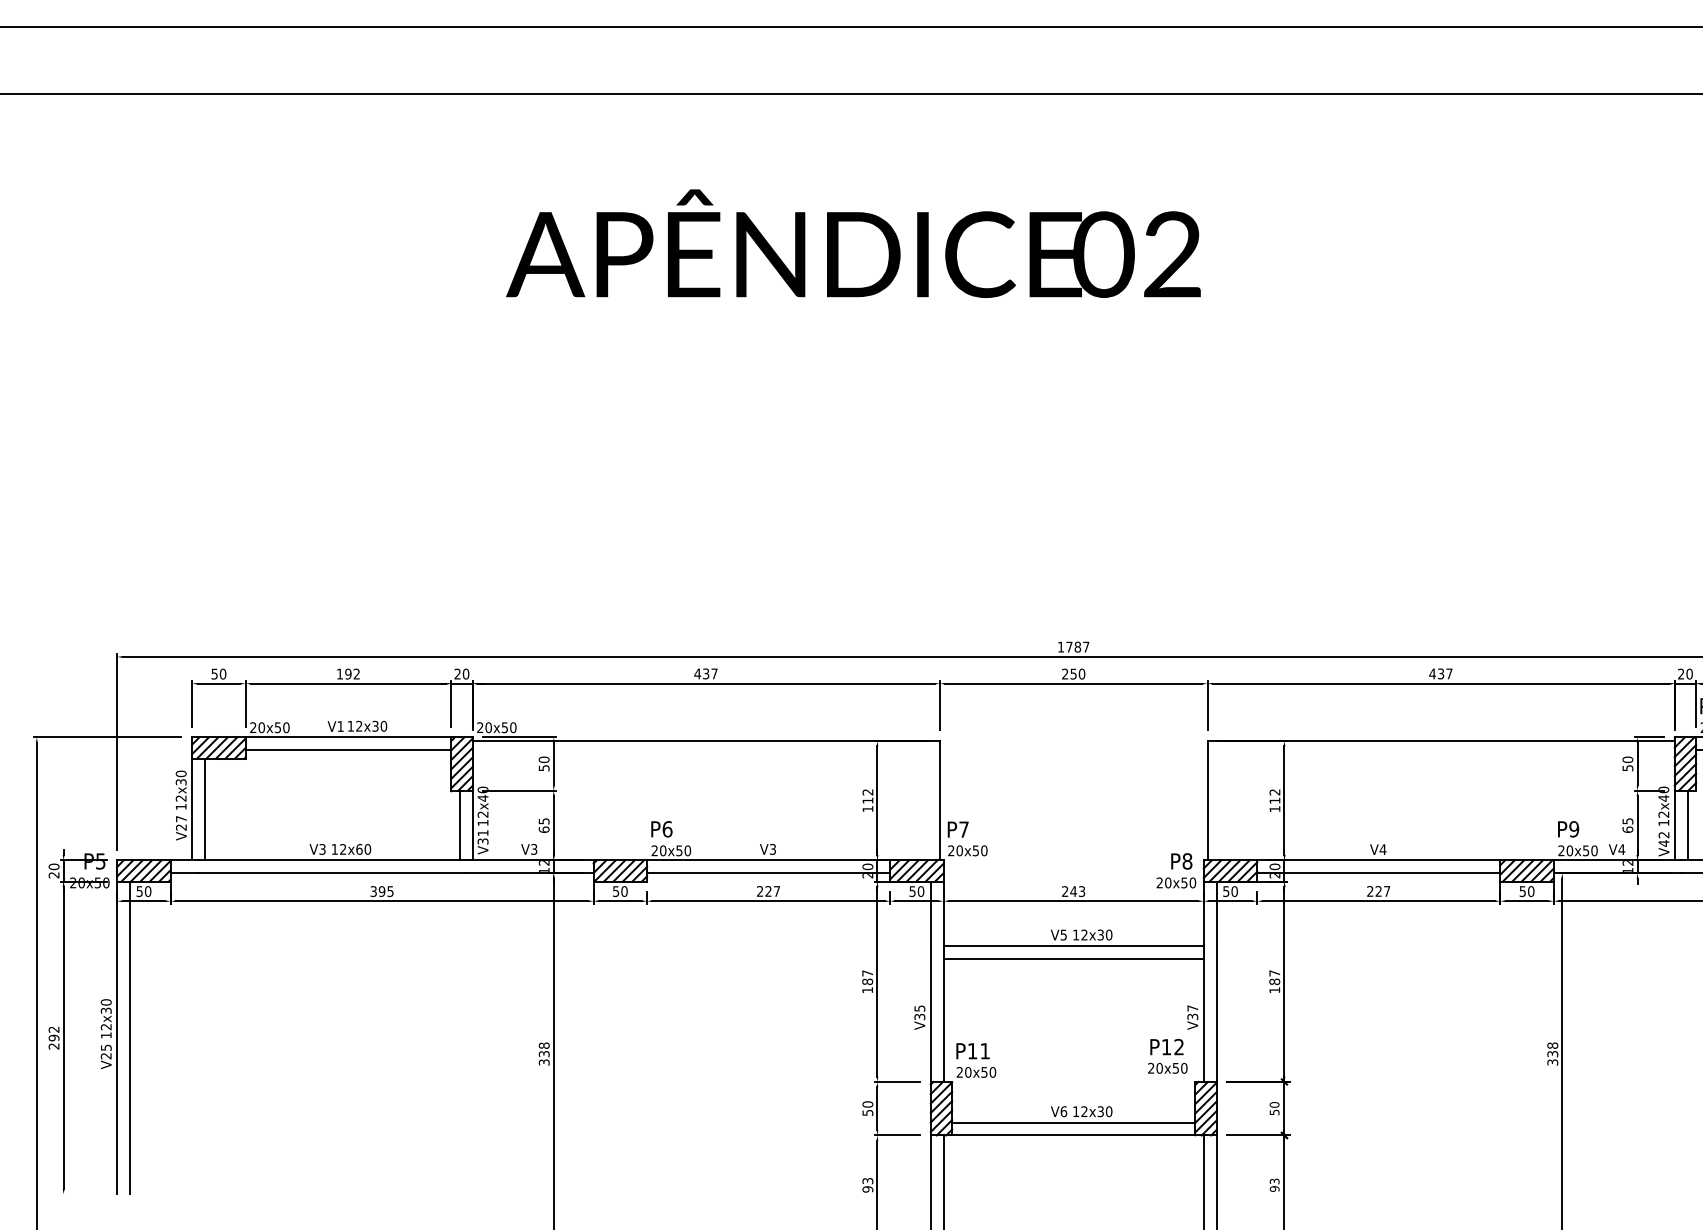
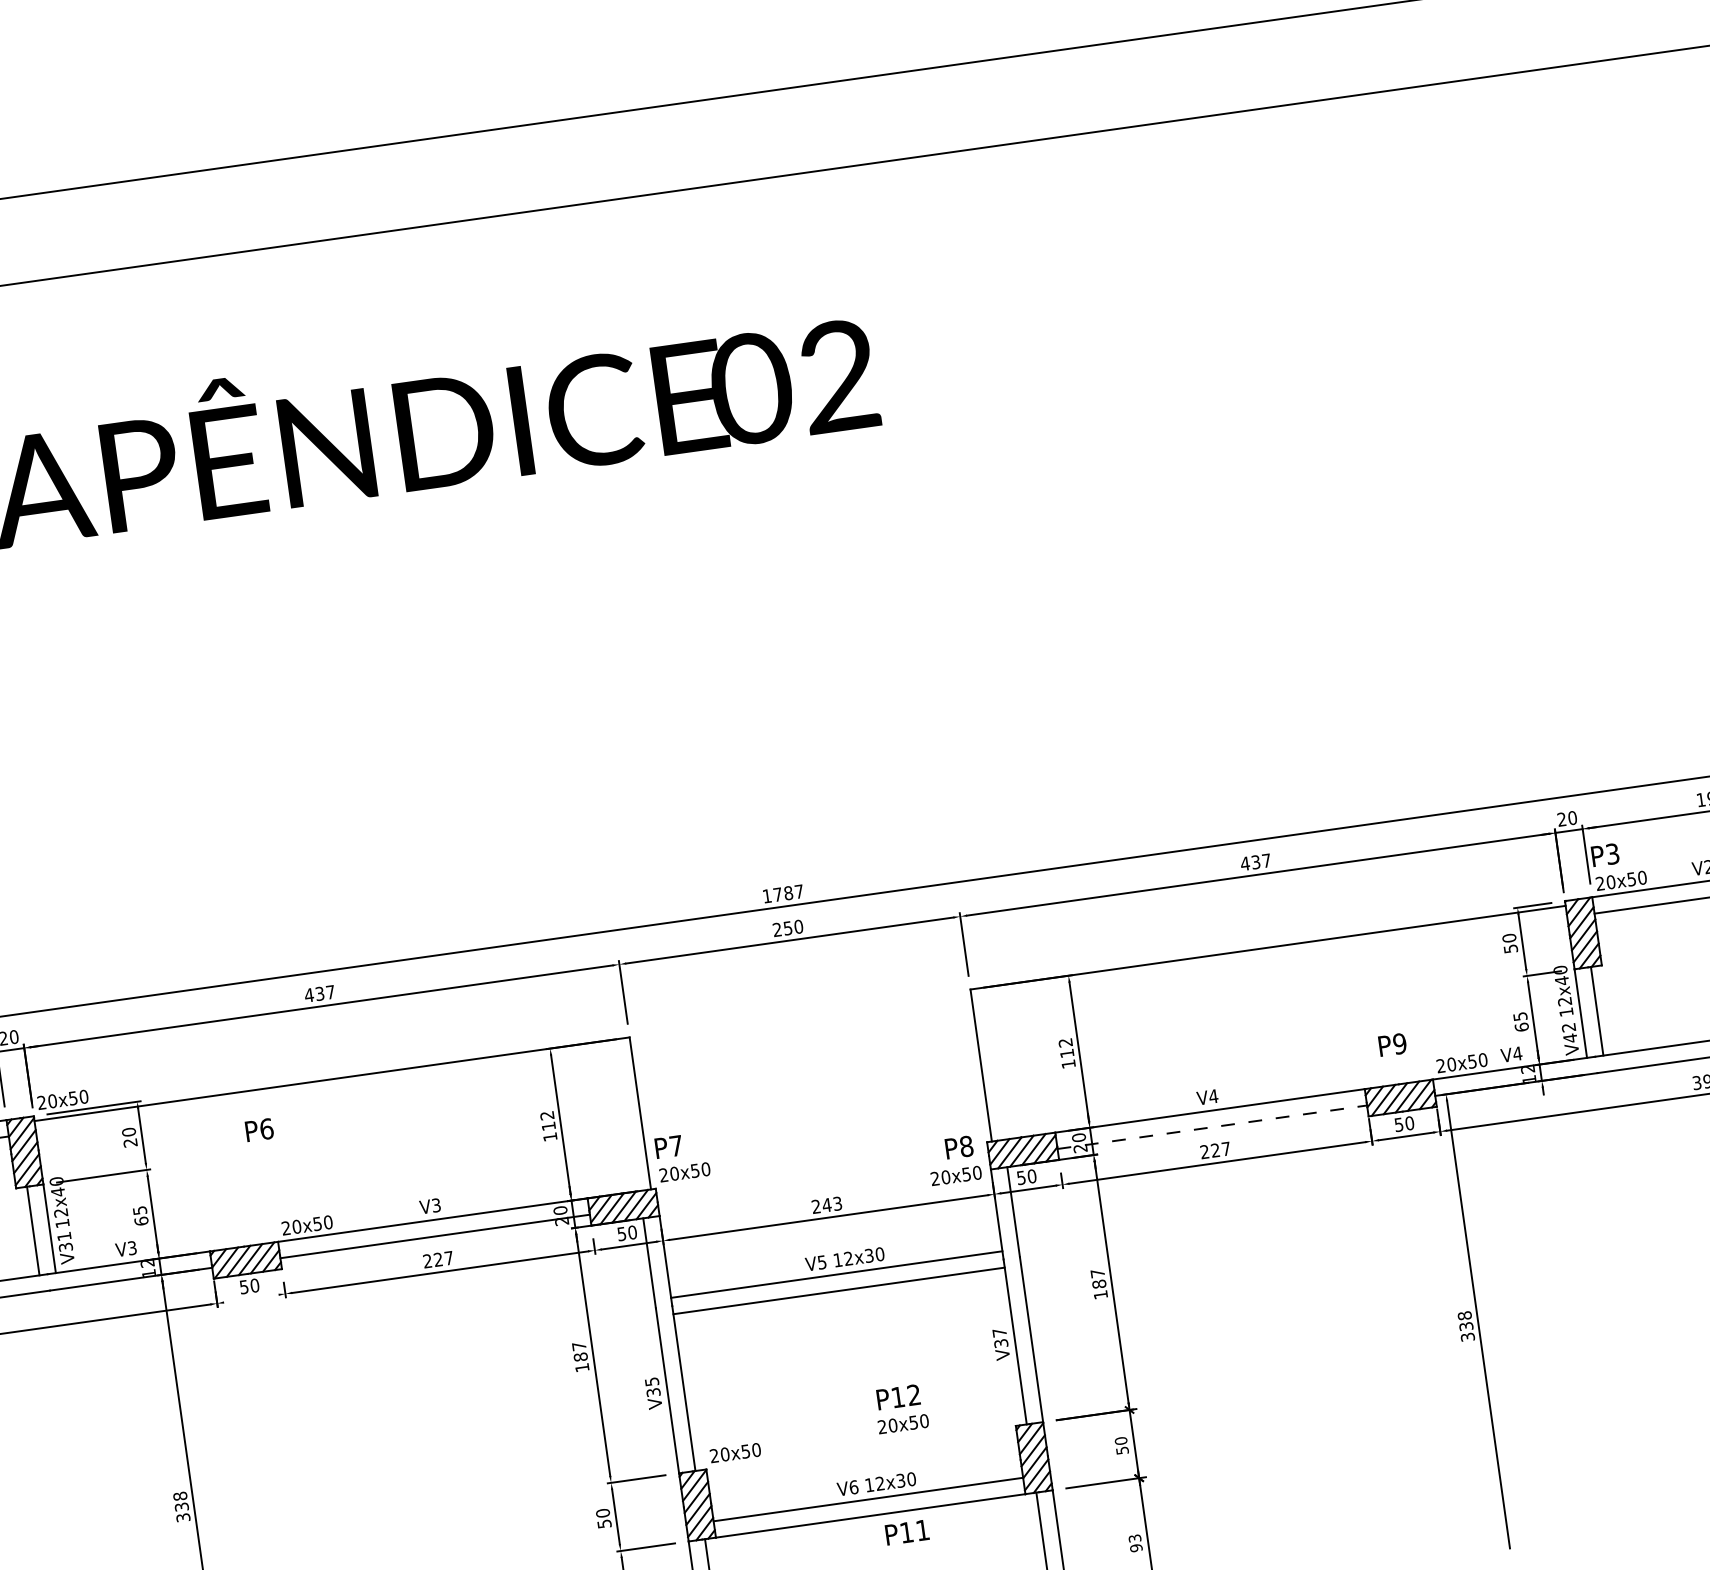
text: (543, 768) -> (129, 1143), 50 -> 20
text: (661, 829) -> (259, 1130), moved
text: (1568, 829) -> (1392, 1045), moved
line: (1379, 873) -> (1213, 1127), solid -> dashed
line: (619, 901) -> (250, 1299), removed
text: (972, 1051) -> (906, 1532), moved
text: (1167, 1055) -> (900, 1407), moved

